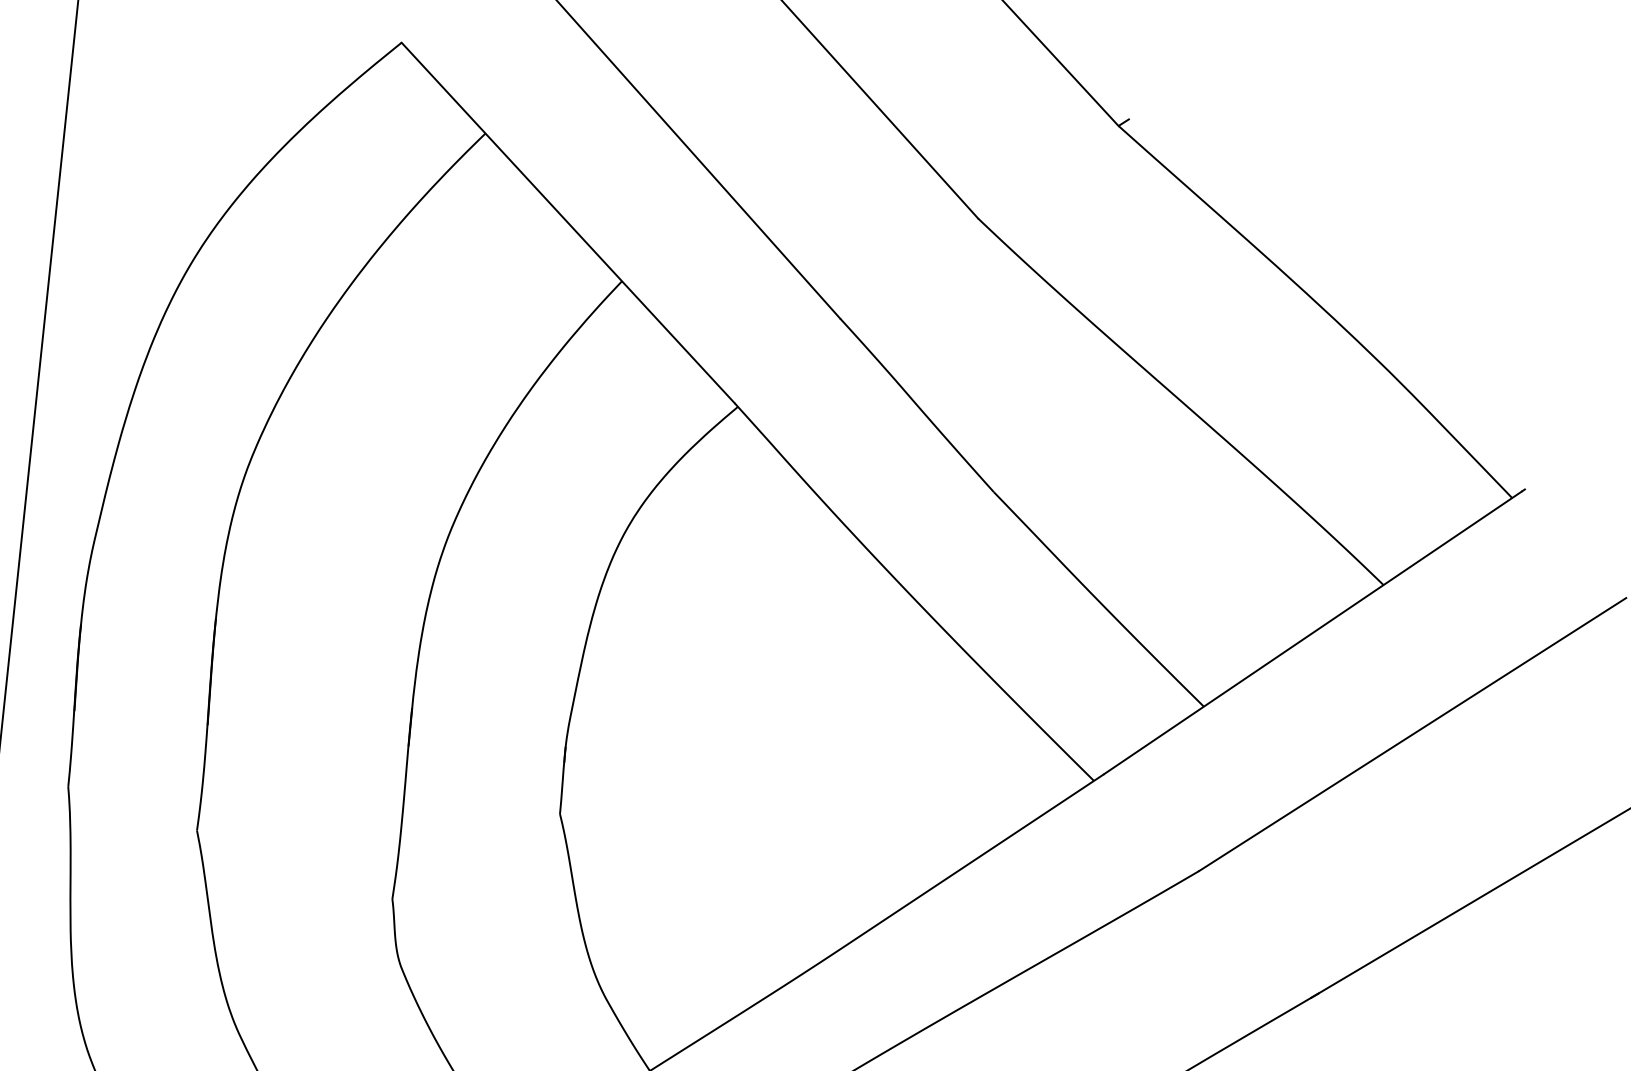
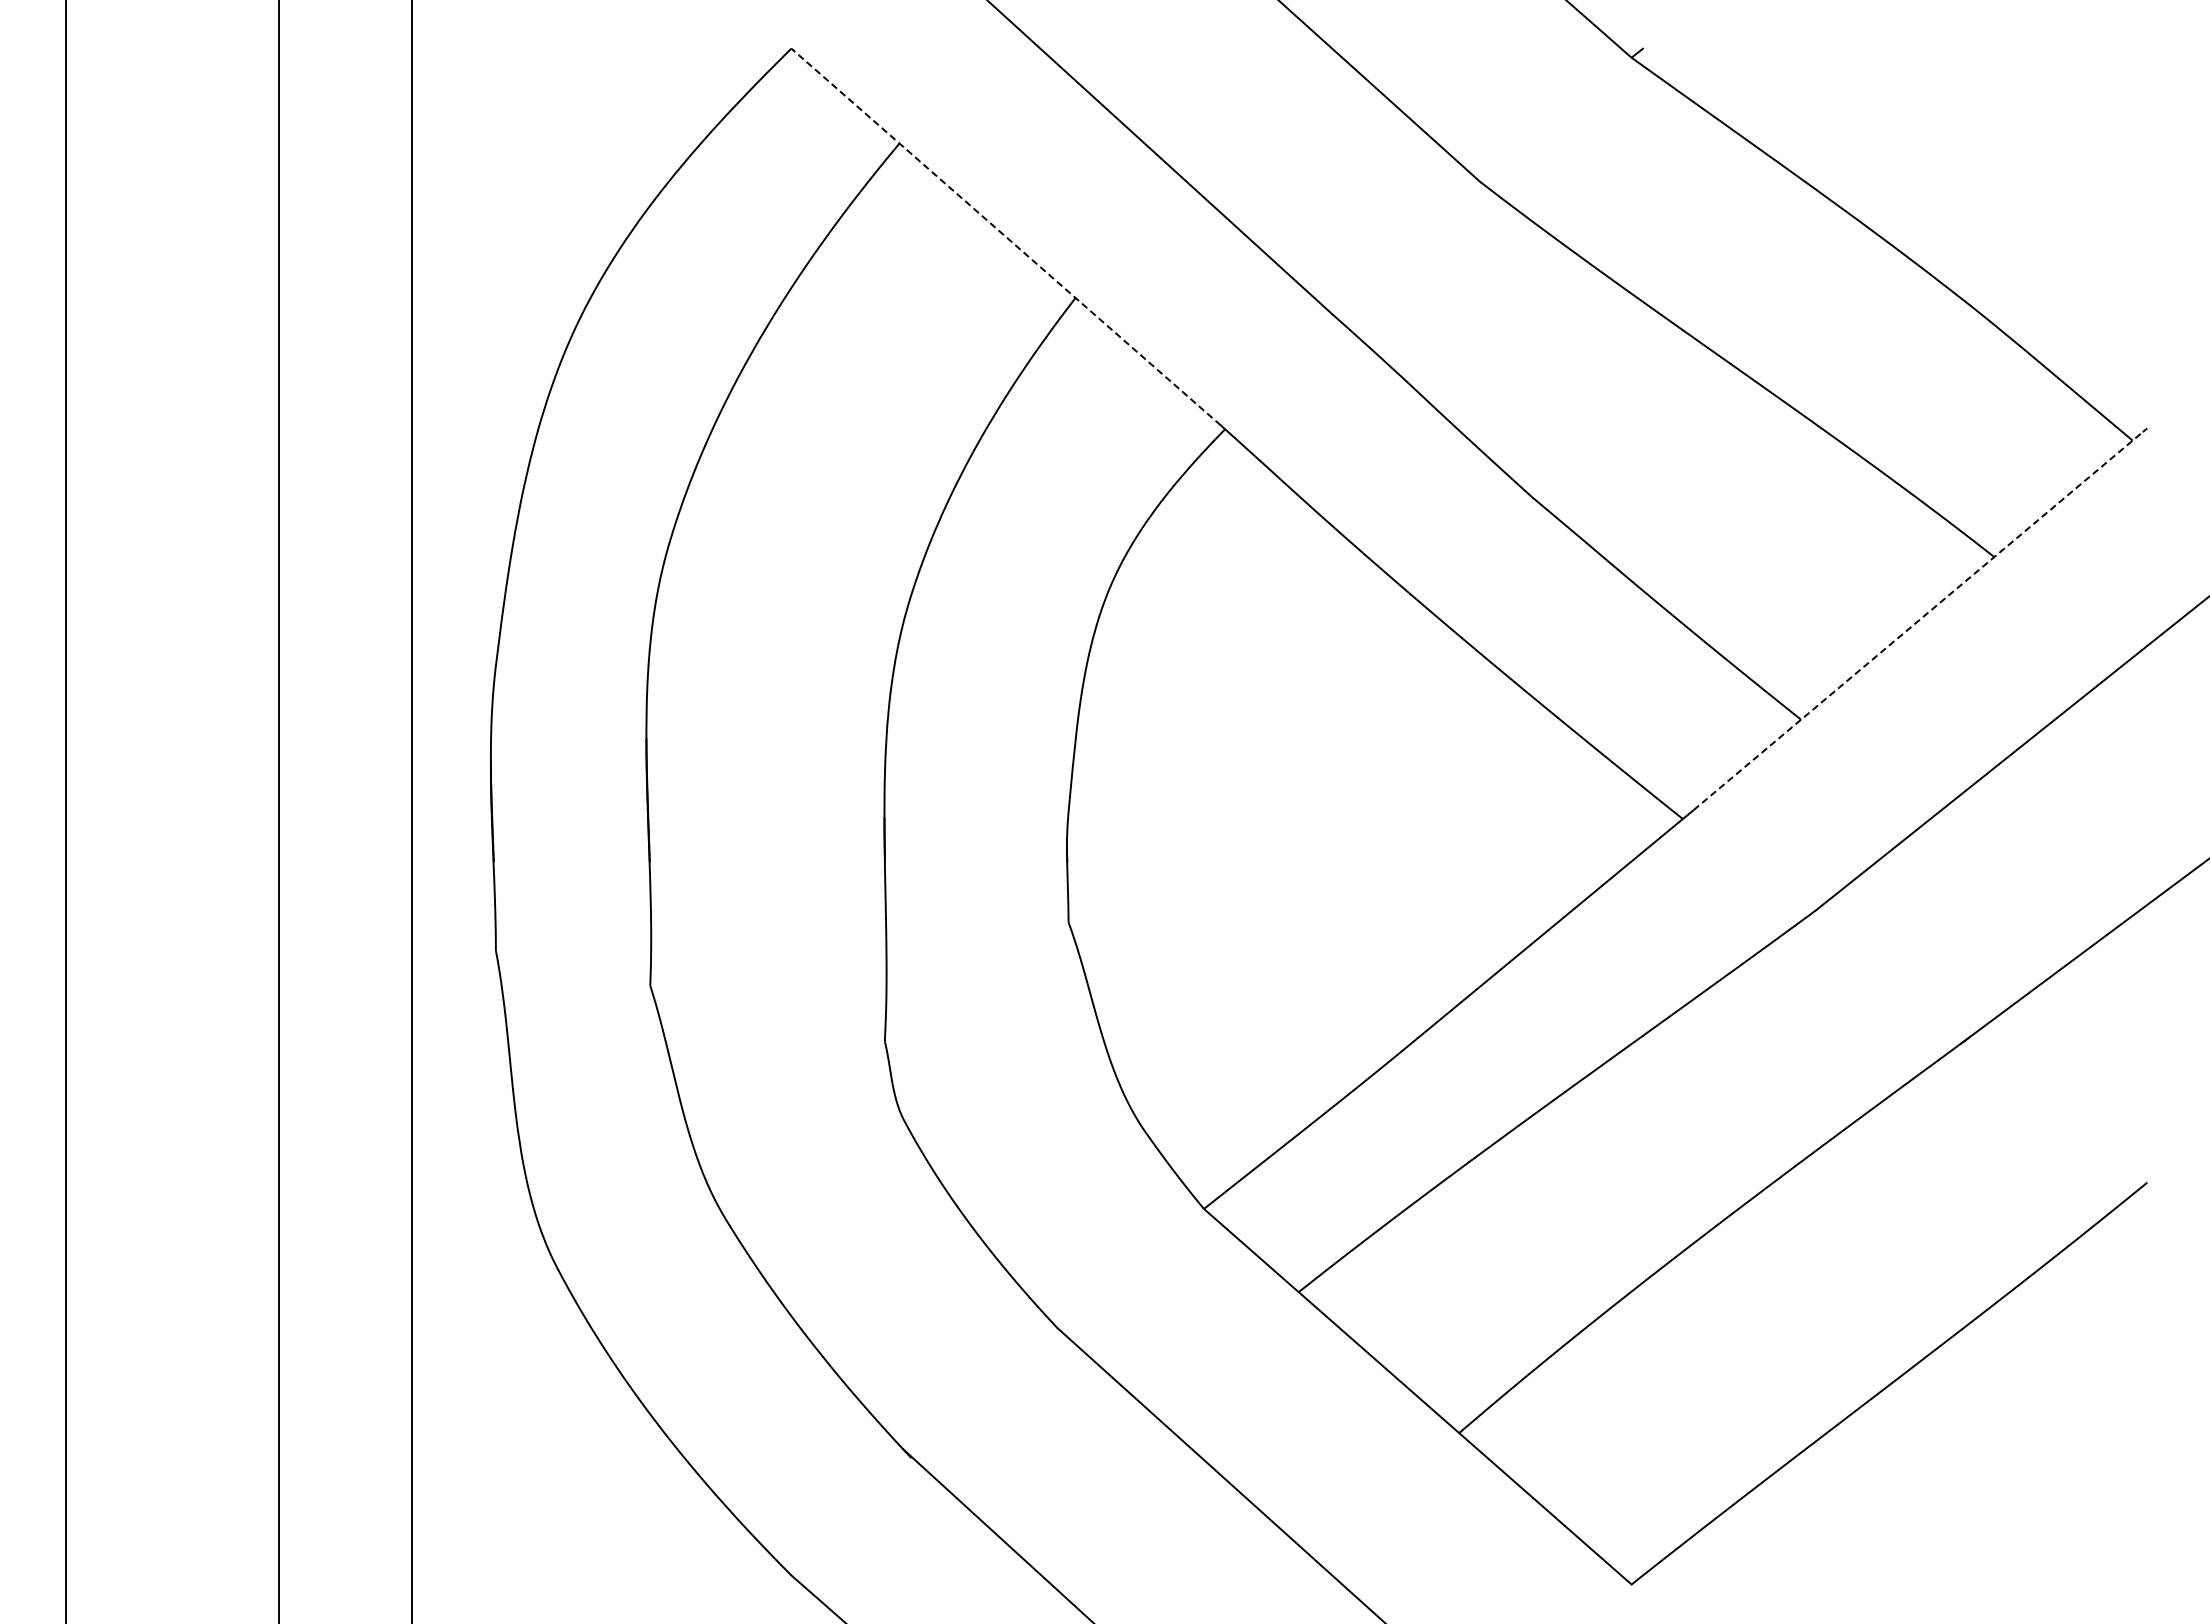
line: (568, 222) -> (1006, 236), solid -> dashed
line: (1313, 633) -> (1918, 621), solid -> dashed

